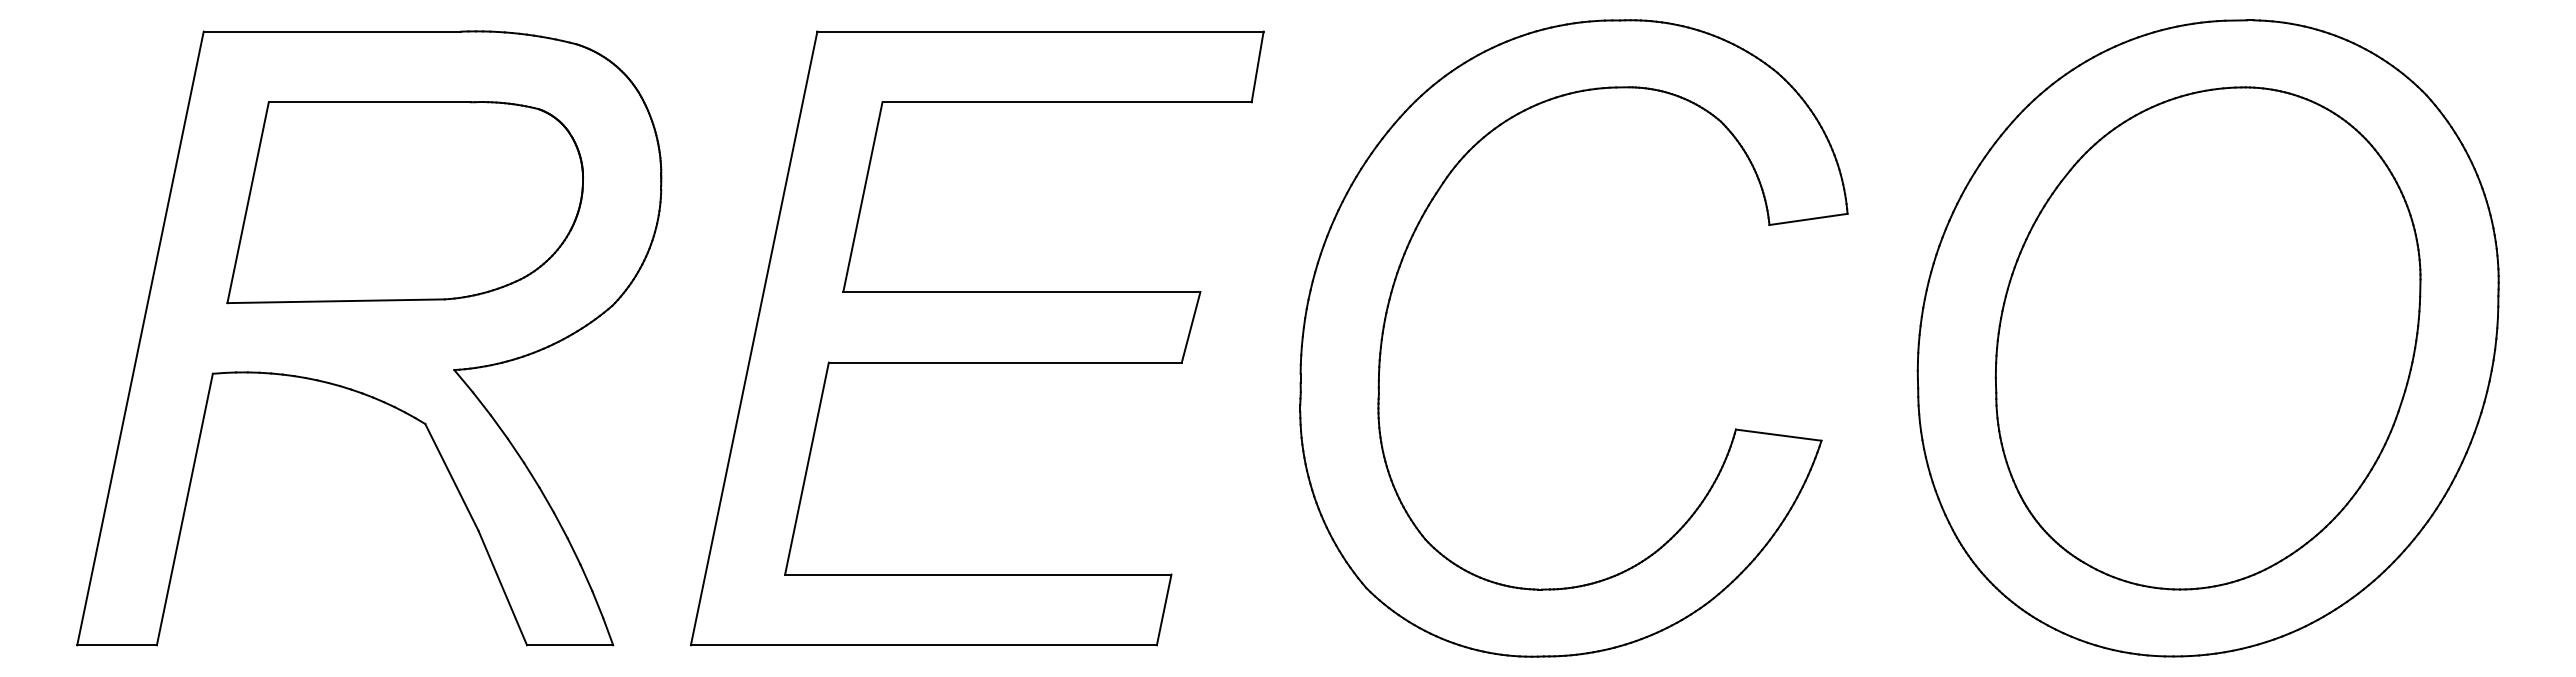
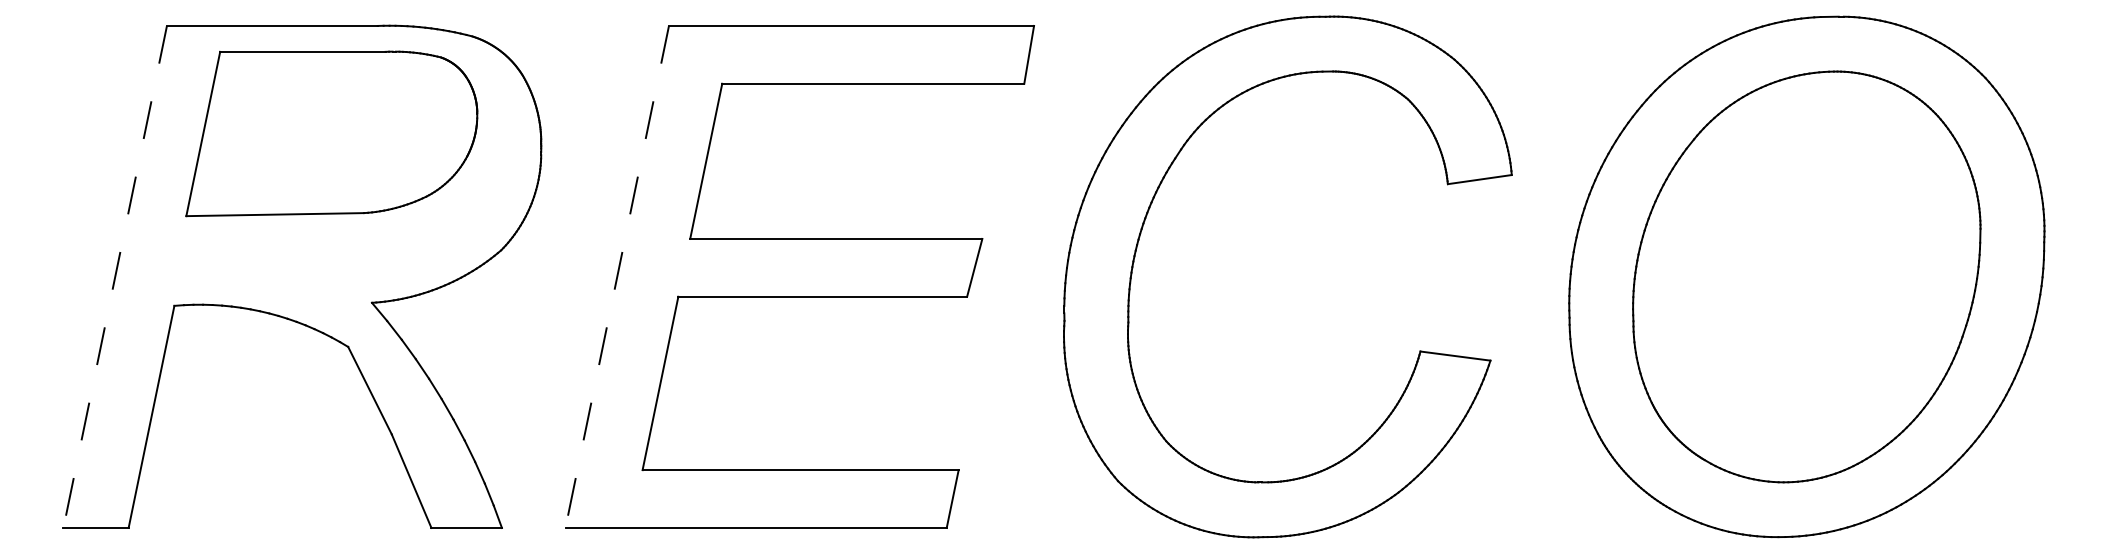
part: (404, 202) -> (331, 133), moved
line: (140, 338) -> (115, 277), solid -> dashed
line: (754, 338) -> (617, 277), solid -> dashed

